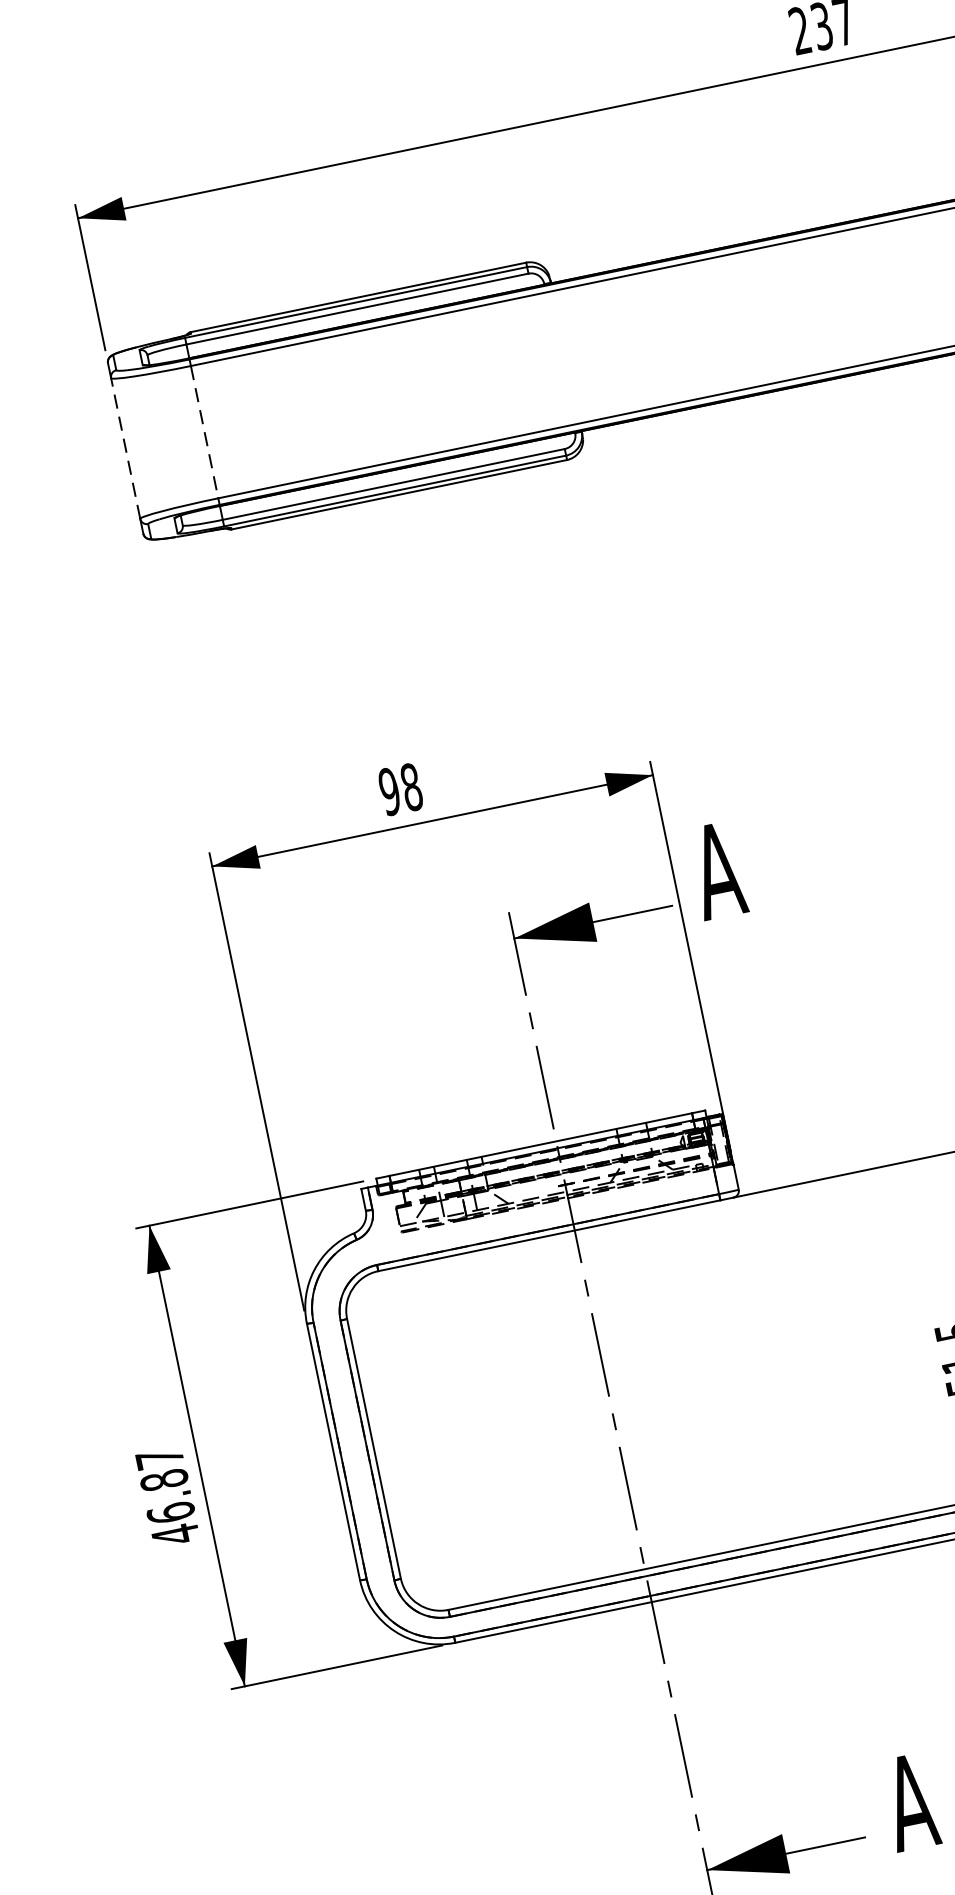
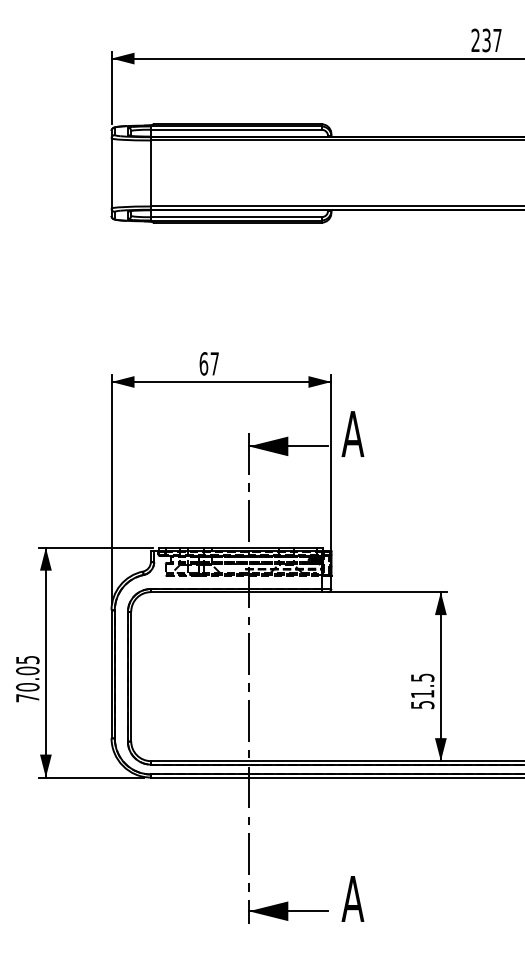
line: (203, 432) -> (150, 173), dashed -> solid
line: (125, 446) -> (111, 172), dashed -> solid
text: (398, 789) -> (208, 363), 98 -> 67
text: (167, 1497) -> (27, 679), 46.87 -> 70.05

